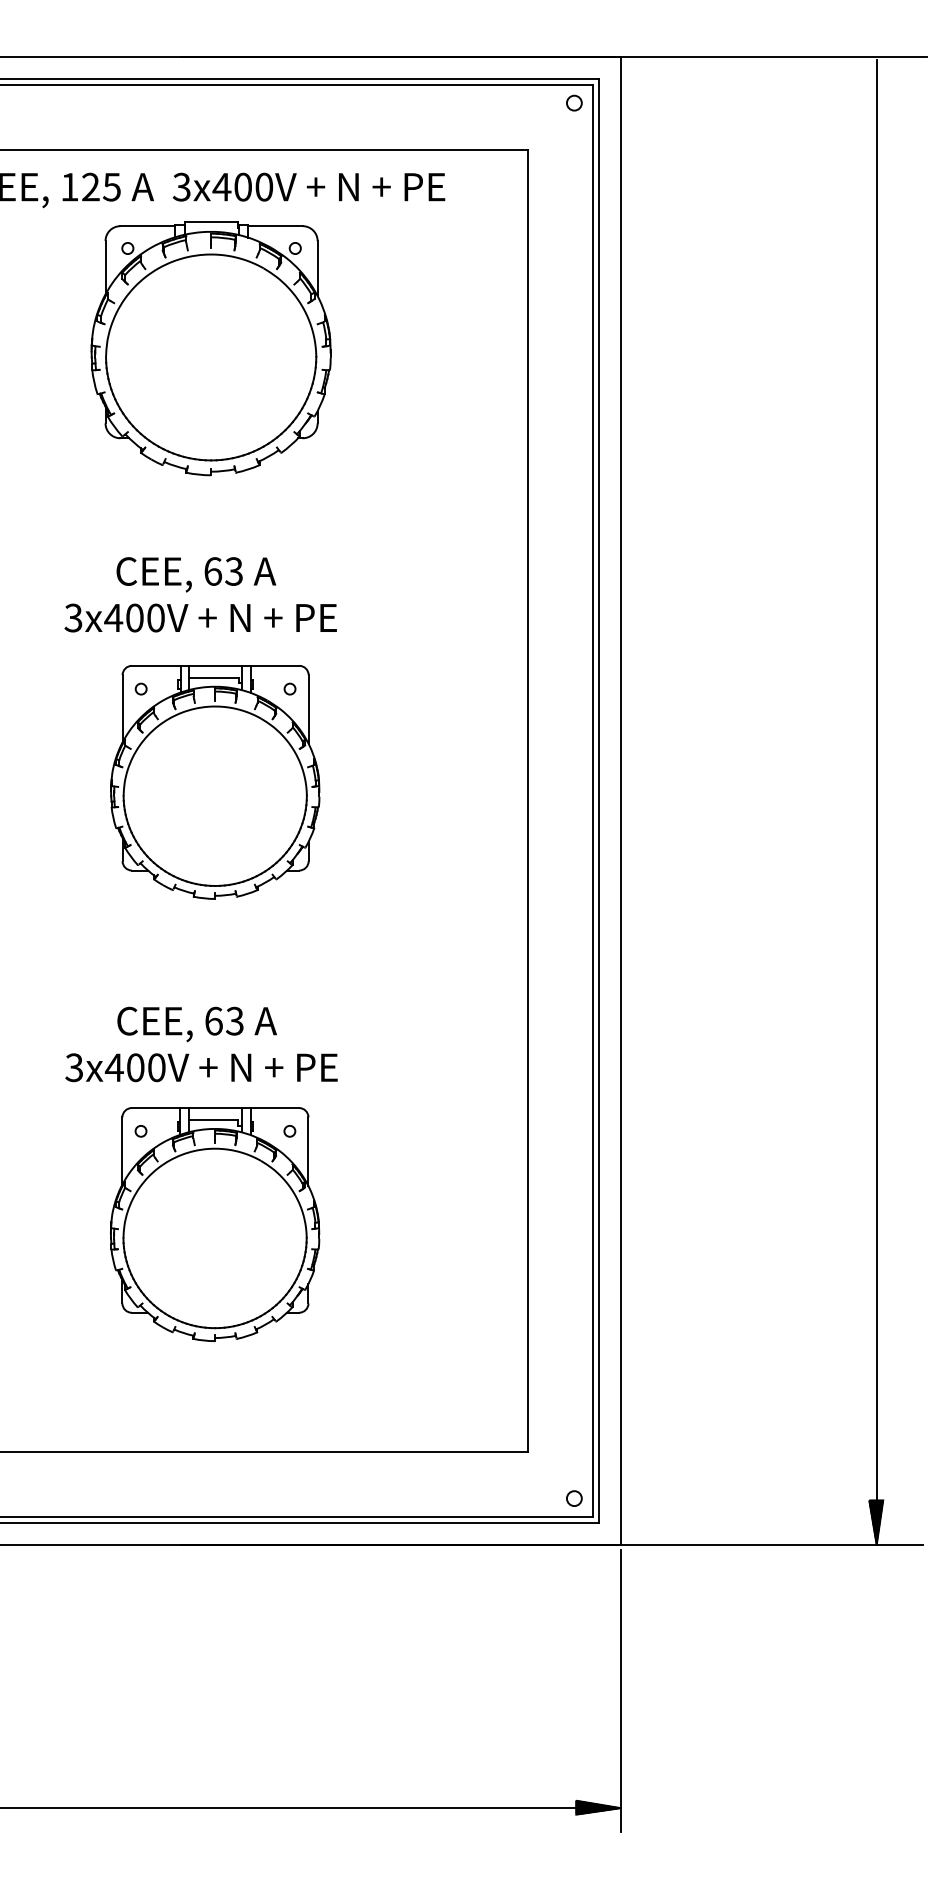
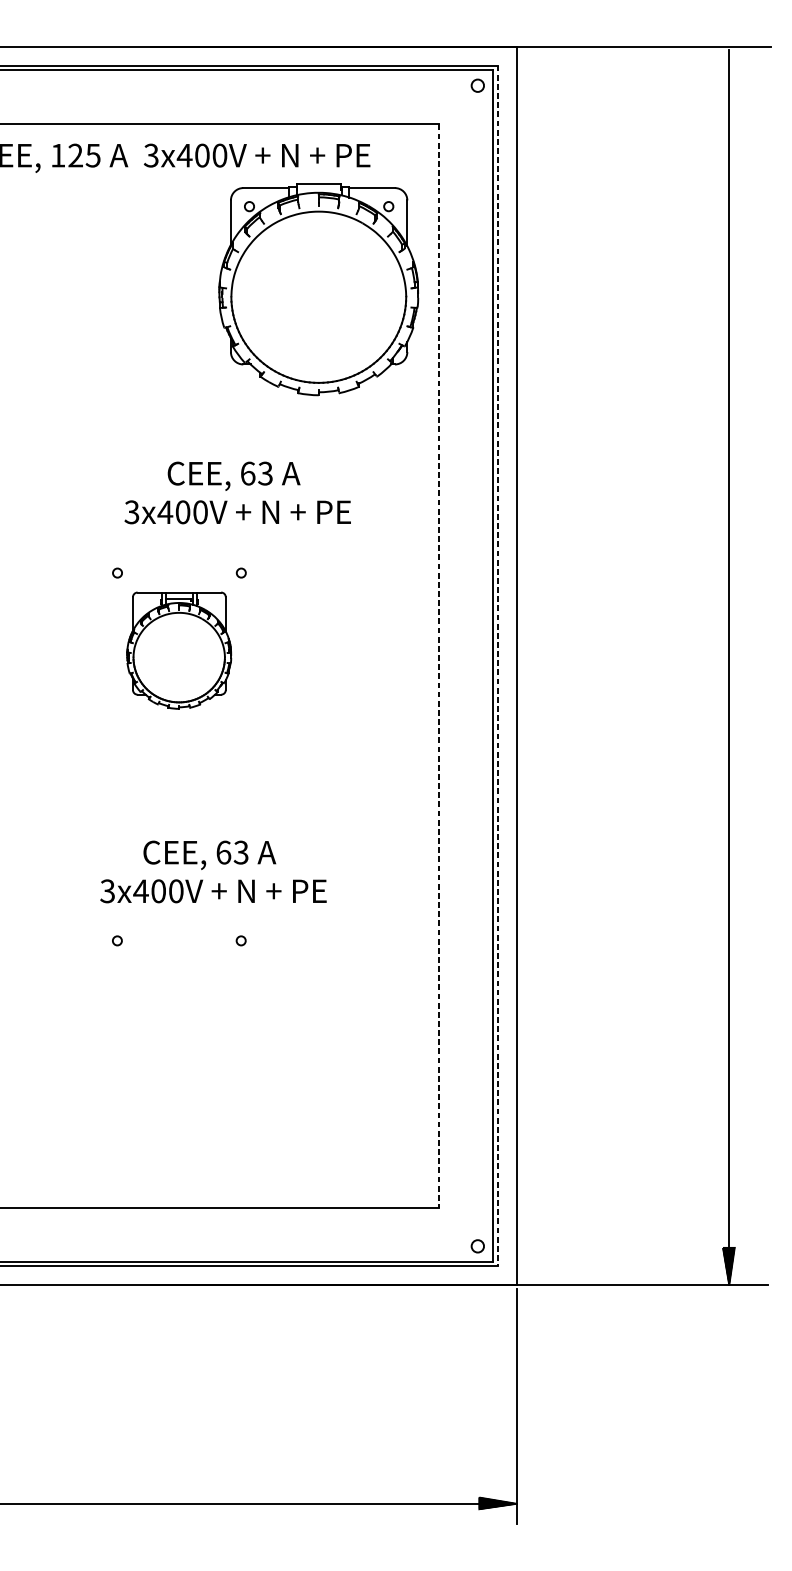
part: (210, 348) -> (318, 289), moved
text: (200, 594) -> (237, 492), moved
part: (215, 782) -> (179, 650), size x0.6
line: (598, 800) -> (497, 665), solid -> dashed
line: (527, 801) -> (438, 666), solid -> dashed
text: (201, 1044) -> (213, 871), moved
part: (215, 1224) -> (179, 1018), removed

